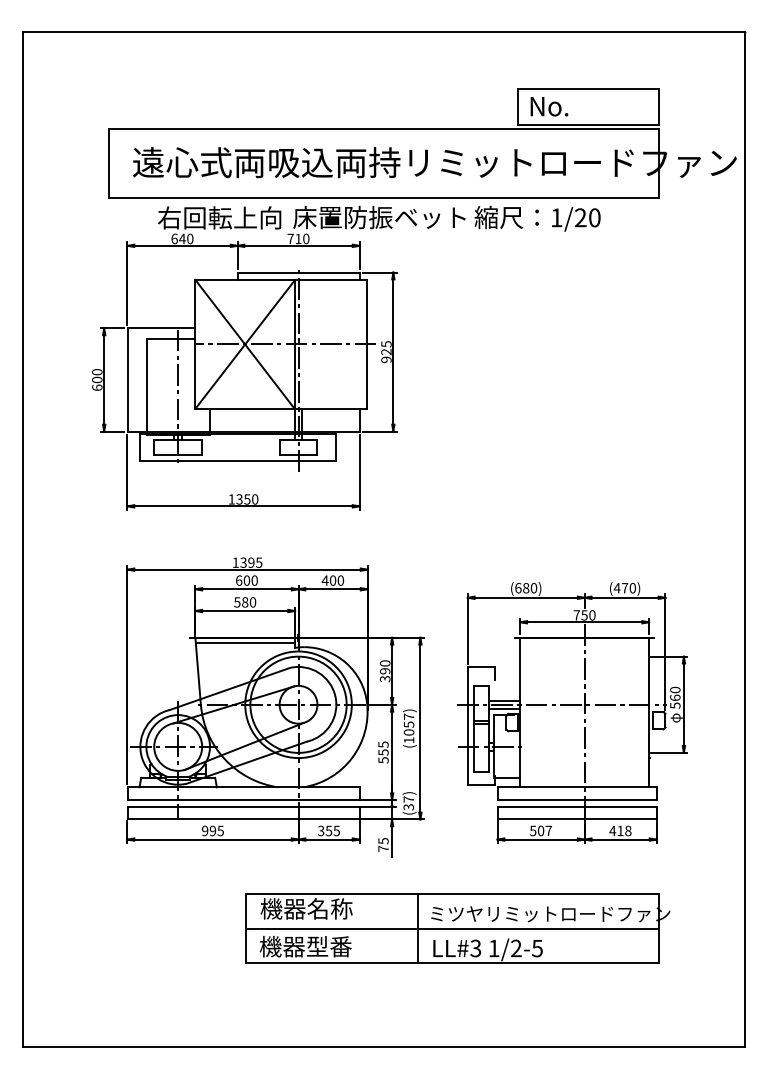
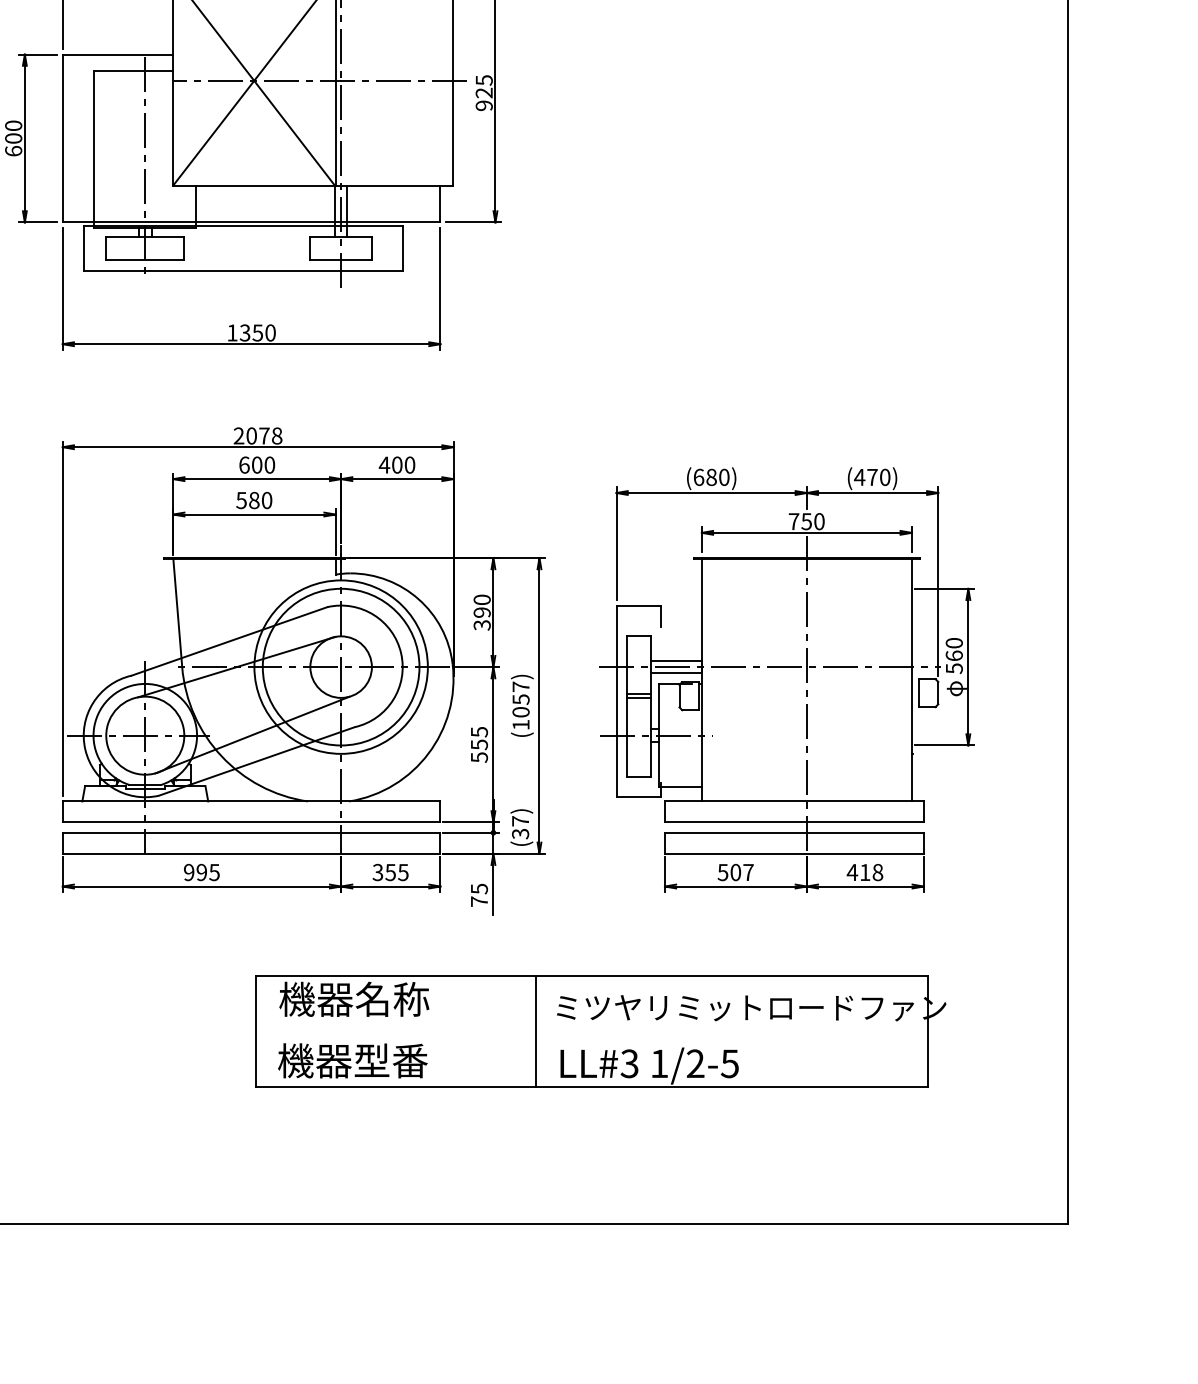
text: (247, 562) -> (258, 435), 1395 -> 2078
line: (245, 642) -> (254, 565), removed
line: (452, 928) -> (591, 1031), removed

